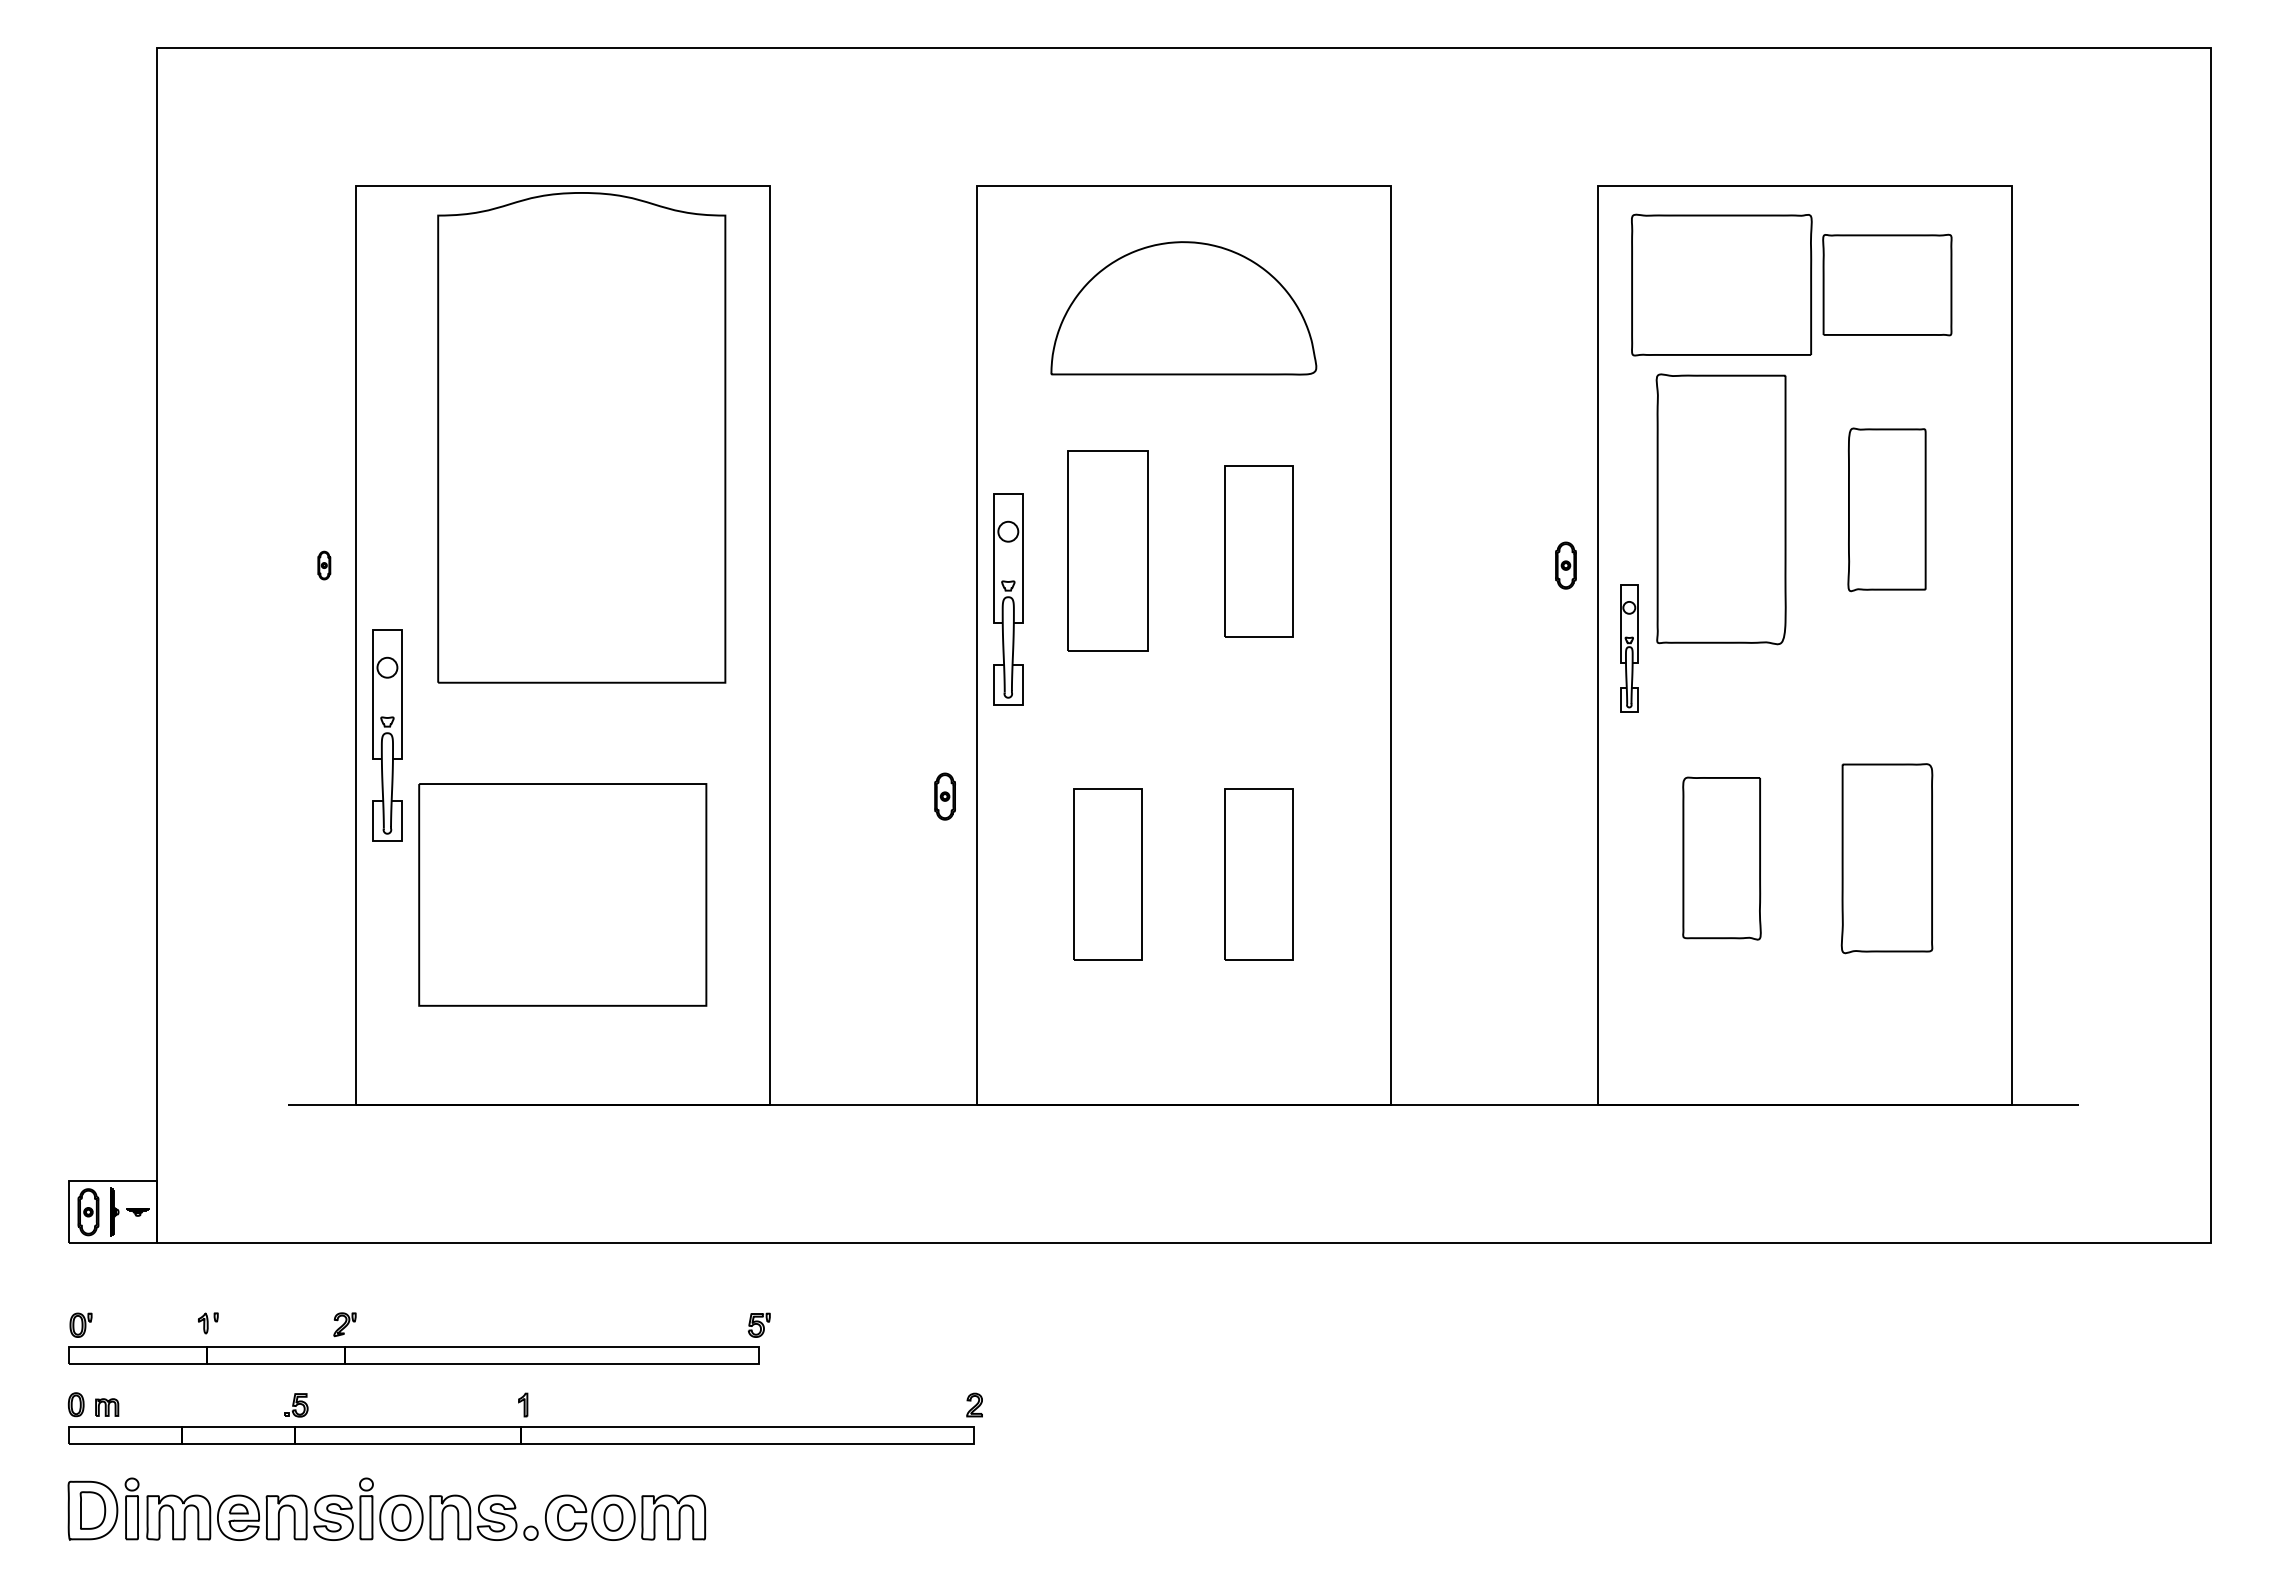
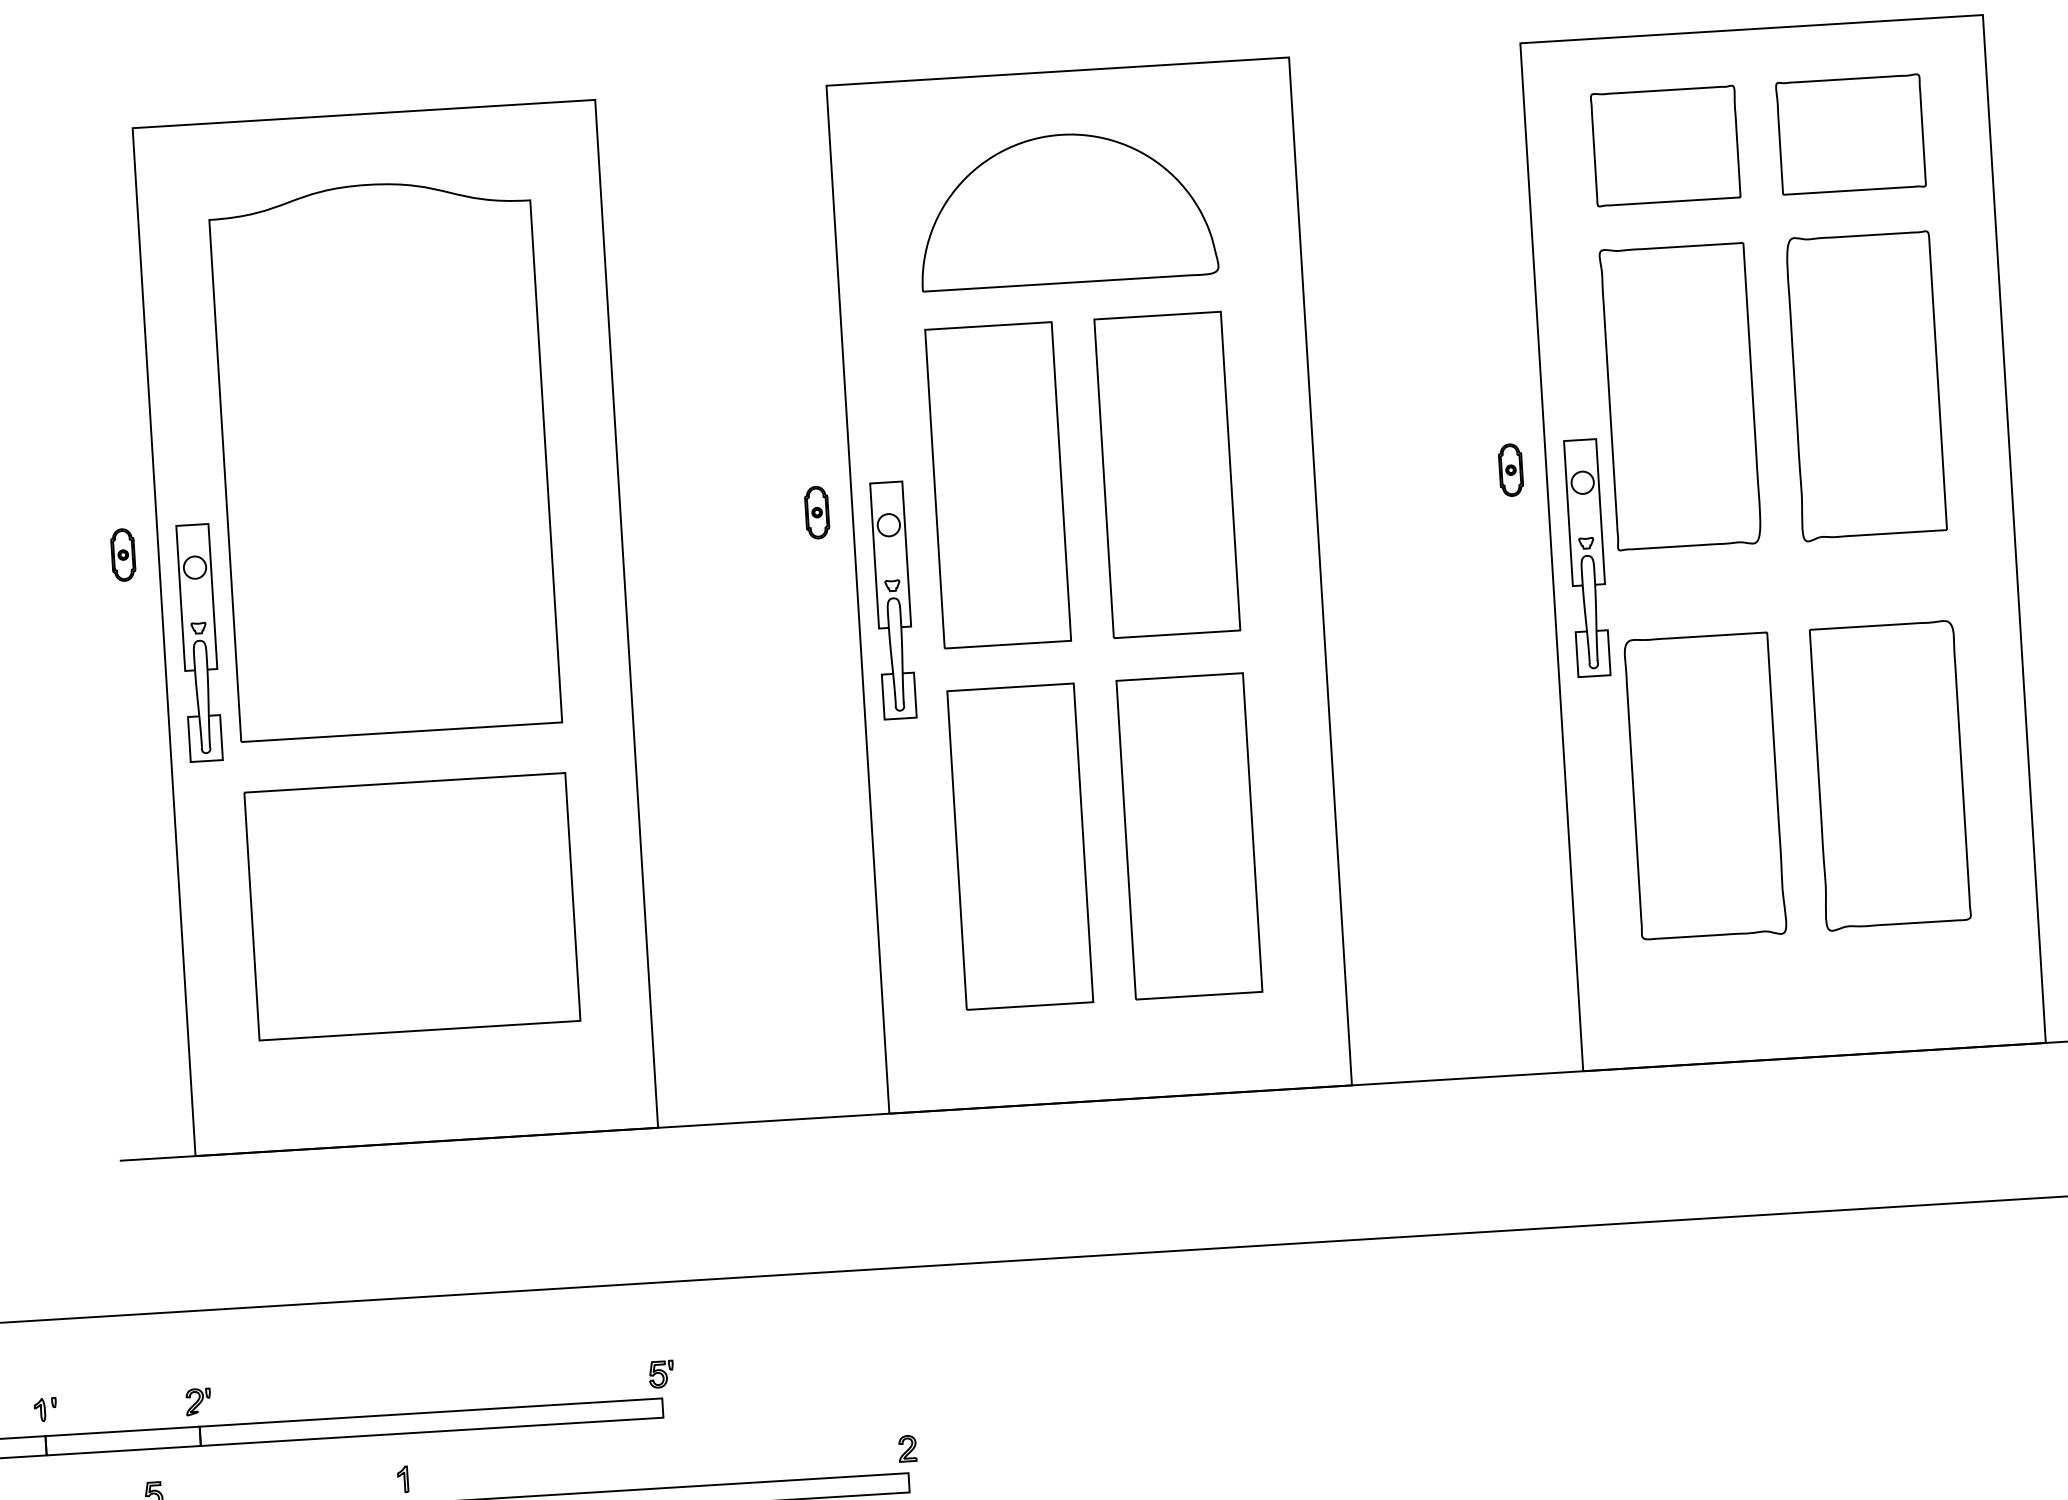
part: (1721, 284) -> (1665, 145), size x0.71
part: (581, 437) -> (384, 458), moved
part: (1886, 509) -> (1865, 385), size x1.67
part: (1107, 551) -> (997, 485), size x1.43
part: (1259, 551) -> (1167, 475), size x1.67
part: (324, 565) -> (123, 554), size x1.67
part: (1008, 599) -> (893, 600), moved
part: (1629, 648) -> (1587, 558), size x1.67
part: (387, 735) -> (199, 643), moved
part: (944, 796) -> (816, 512), moved
part: (1721, 858) -> (1704, 786), size x1.67
part: (1886, 858) -> (1889, 775), size x1.43
part: (1107, 874) -> (1019, 846), size x1.67
part: (1259, 874) -> (1189, 836), size x1.67

